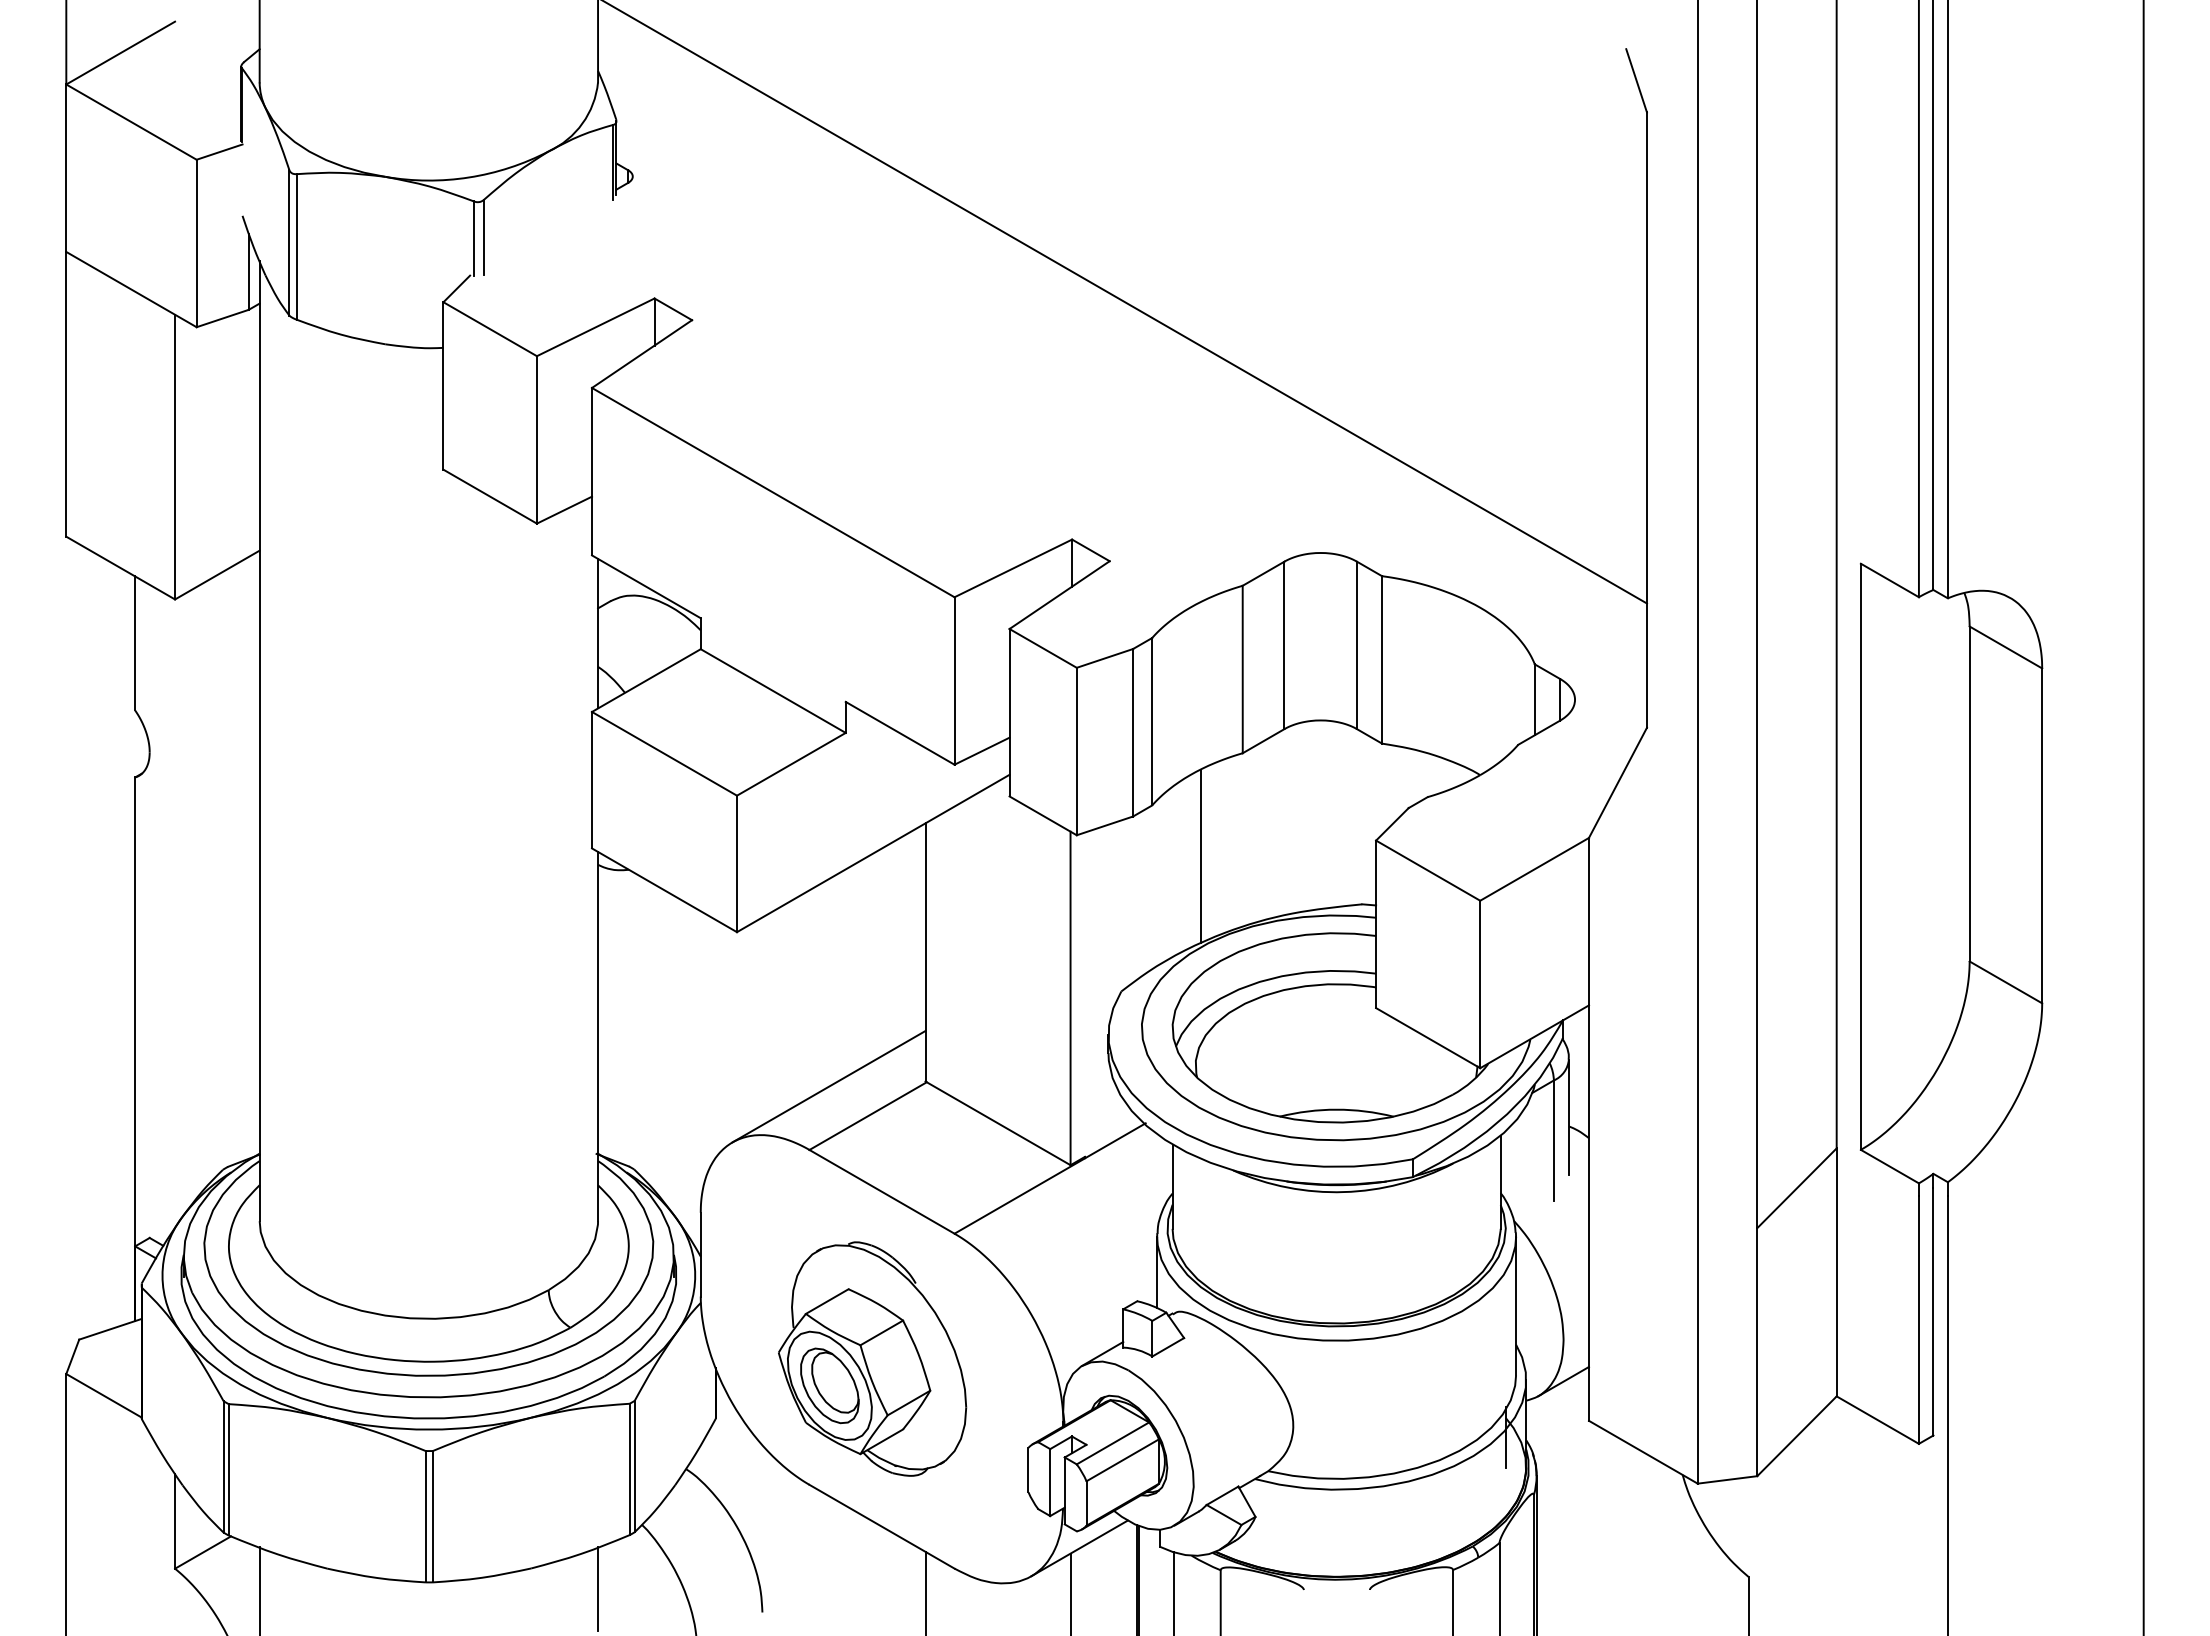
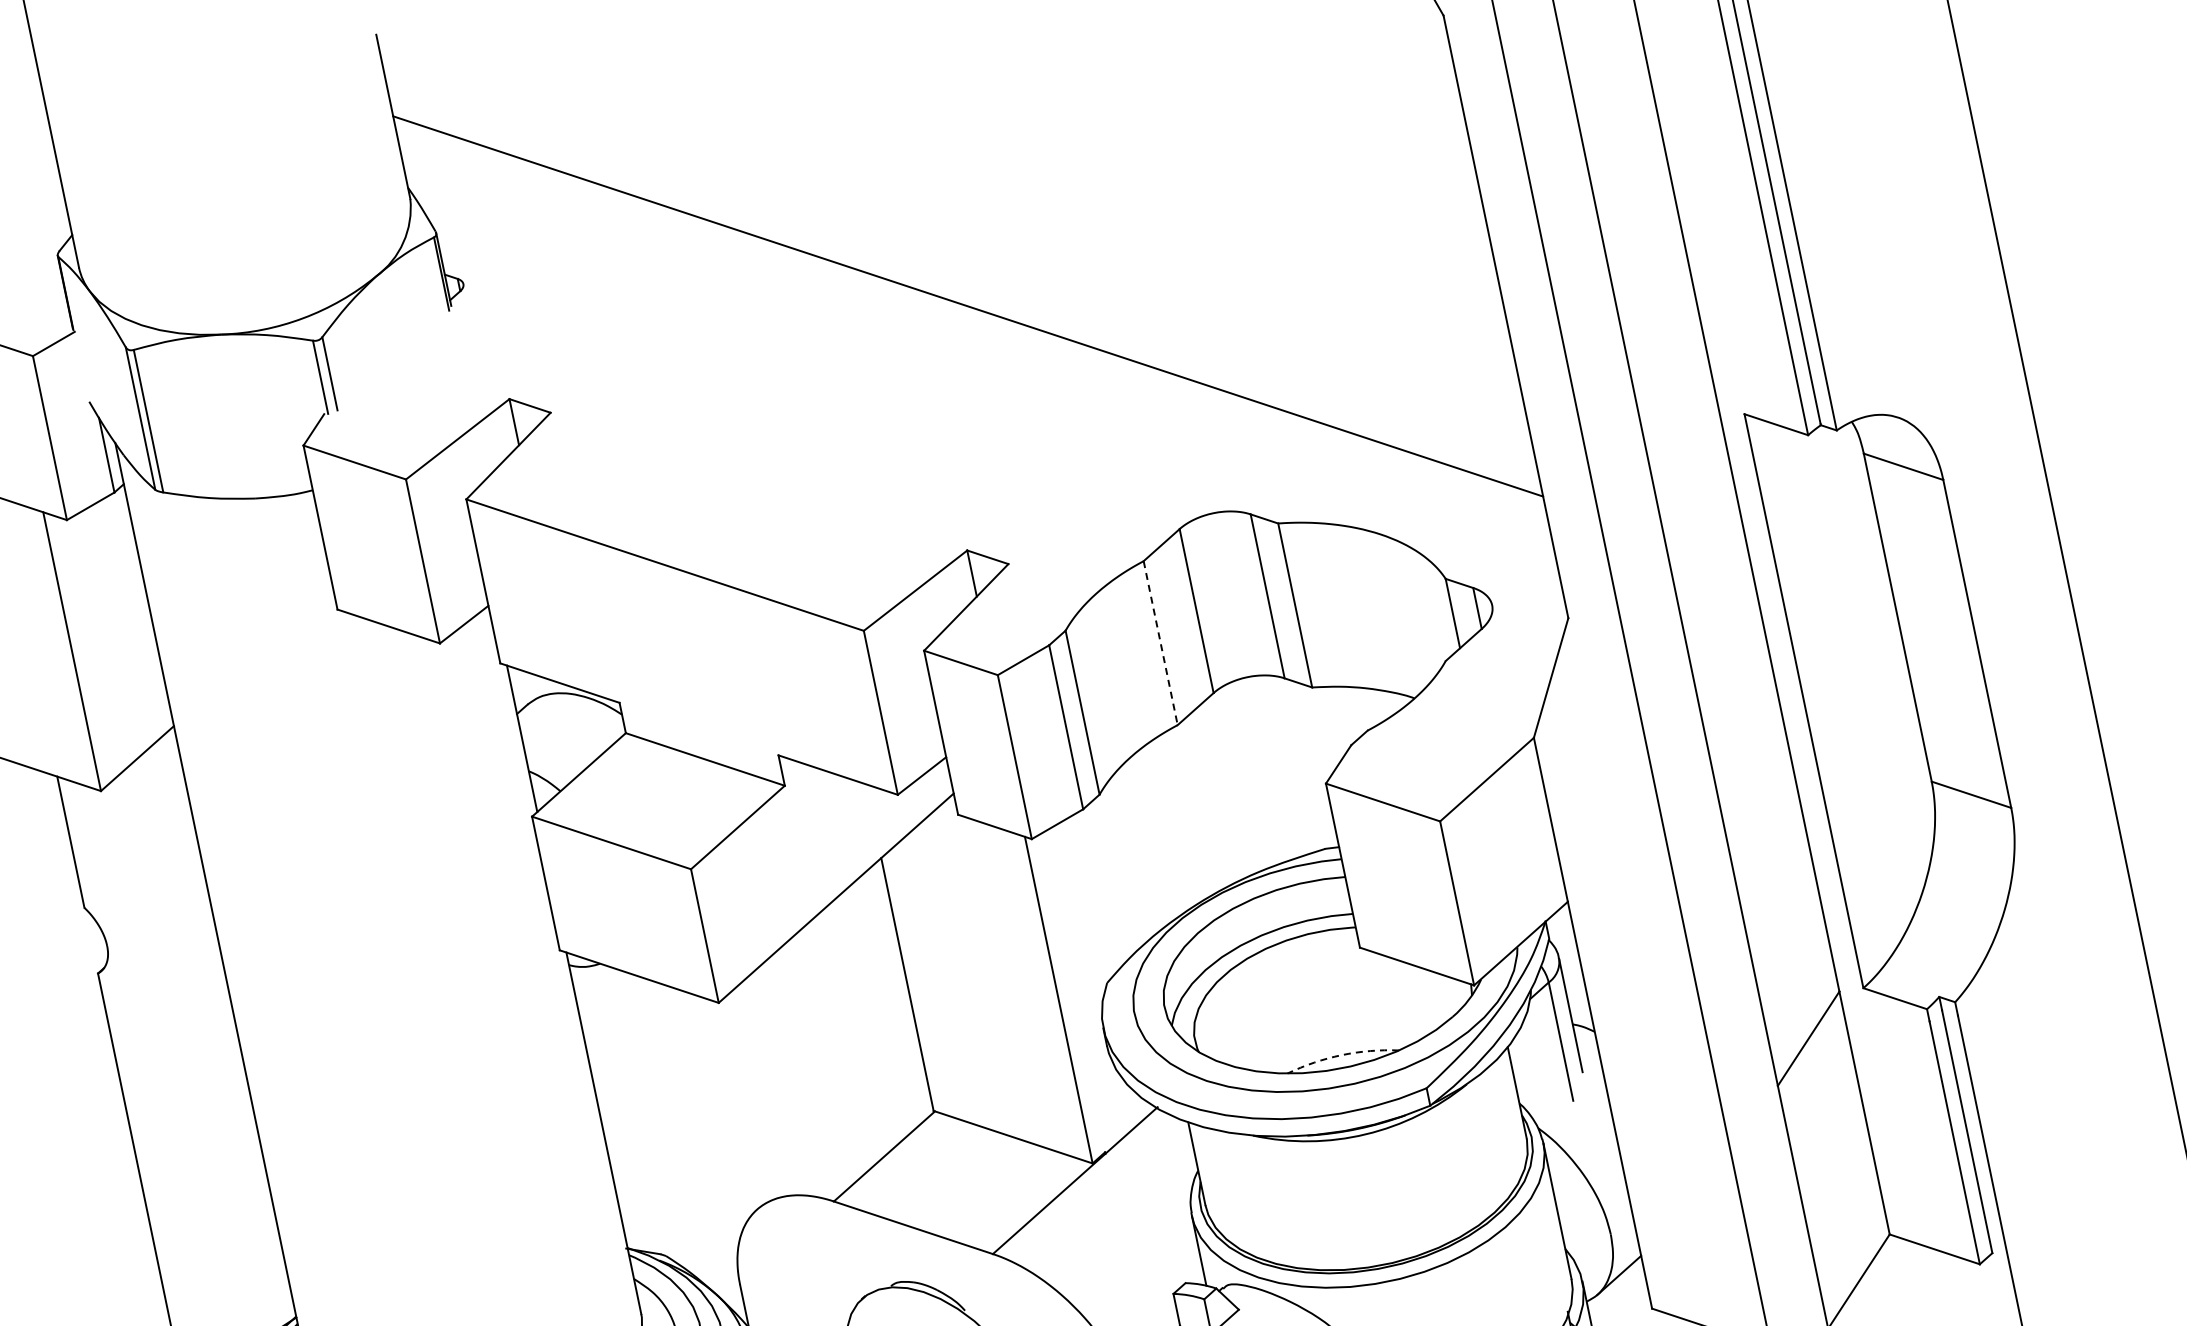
line: (1242, 669) -> (1160, 643), solid -> dashed
line: (1201, 856) -> (1158, 834), removed
line: (828, 1086) -> (839, 1135), removed
arc: (1336, 1109) -> (1341, 1054), solid -> dashed

